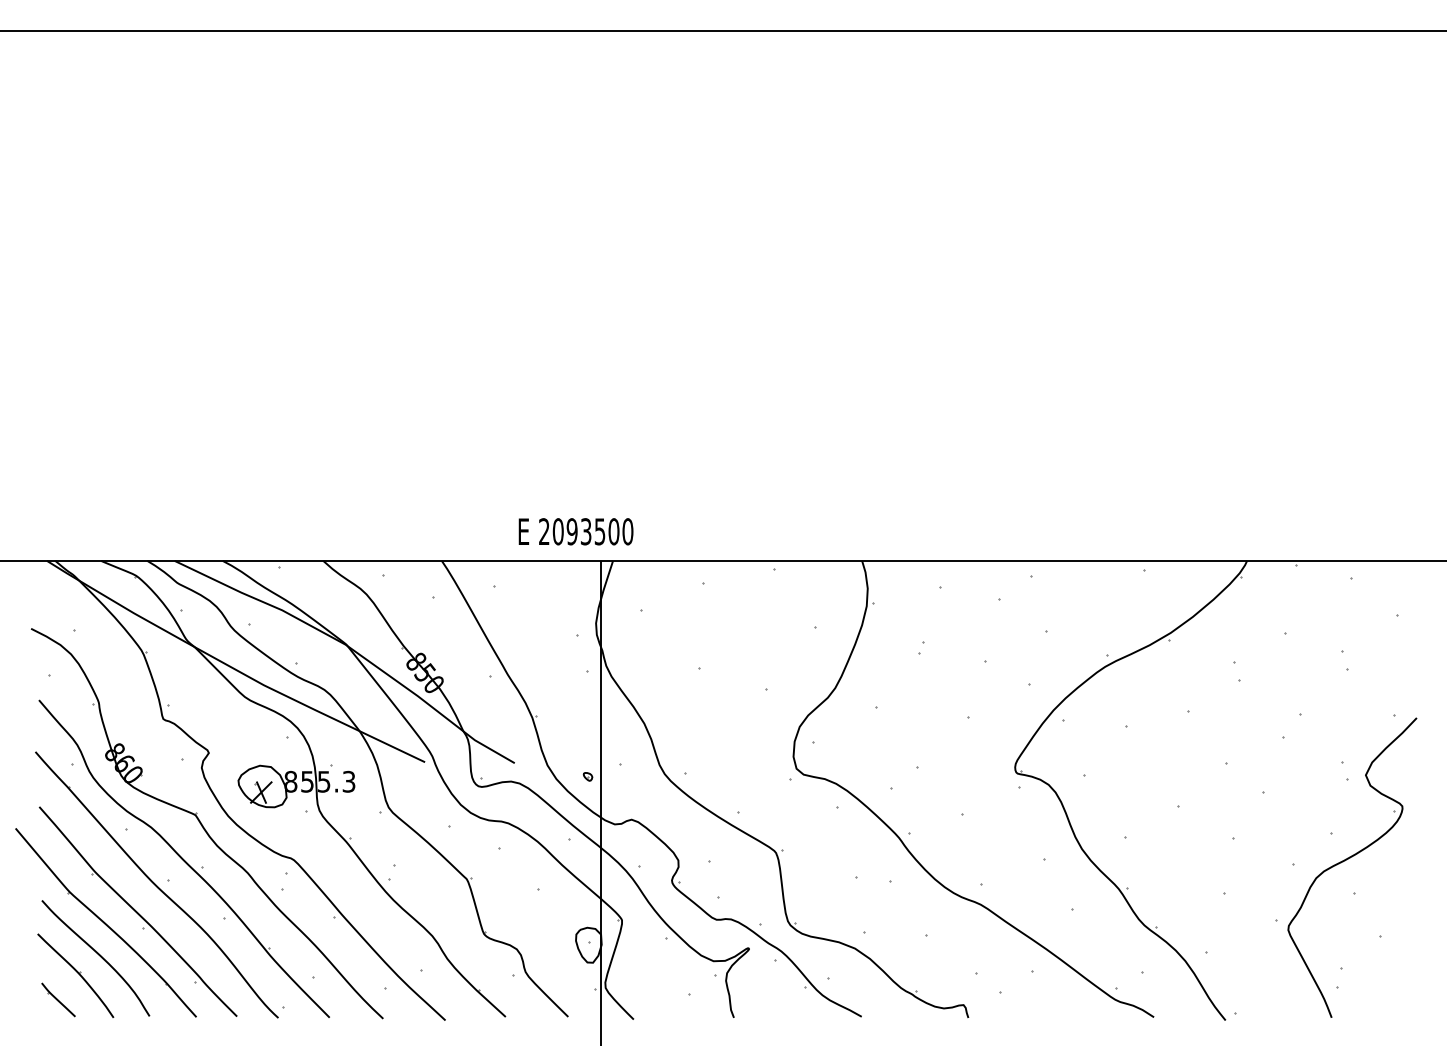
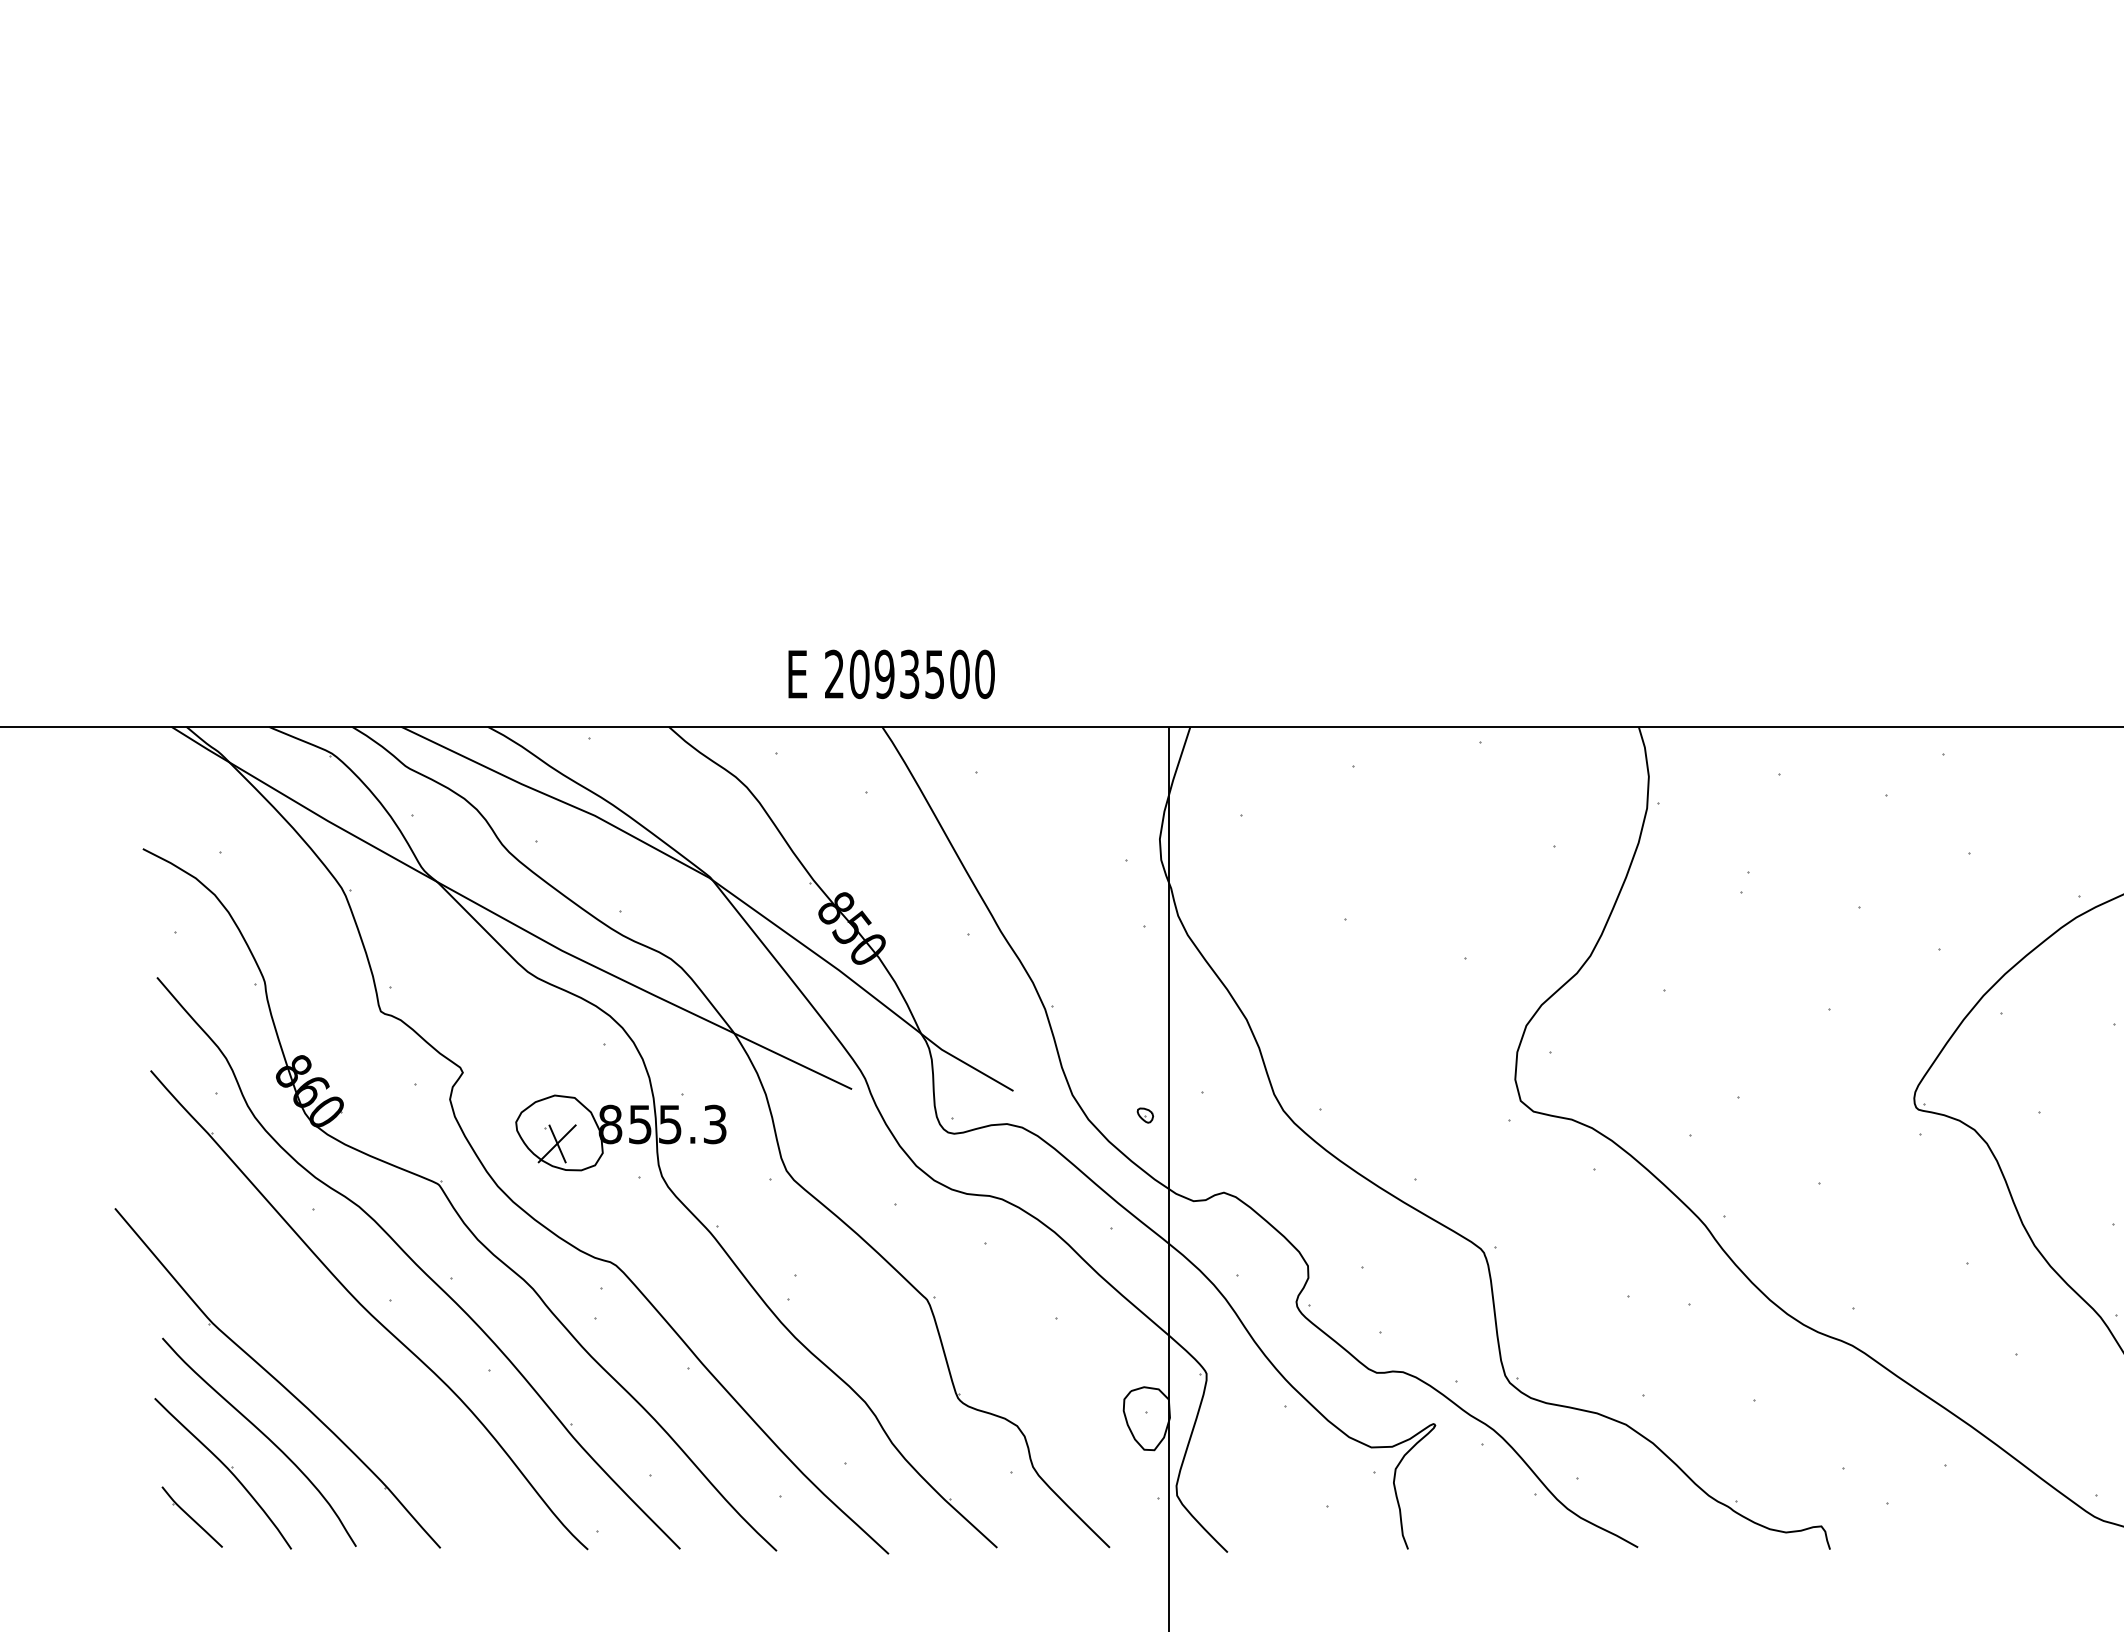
text: (575, 531) -> (890, 673), moved
part: (137, 911) -> (334, 1357), removed

